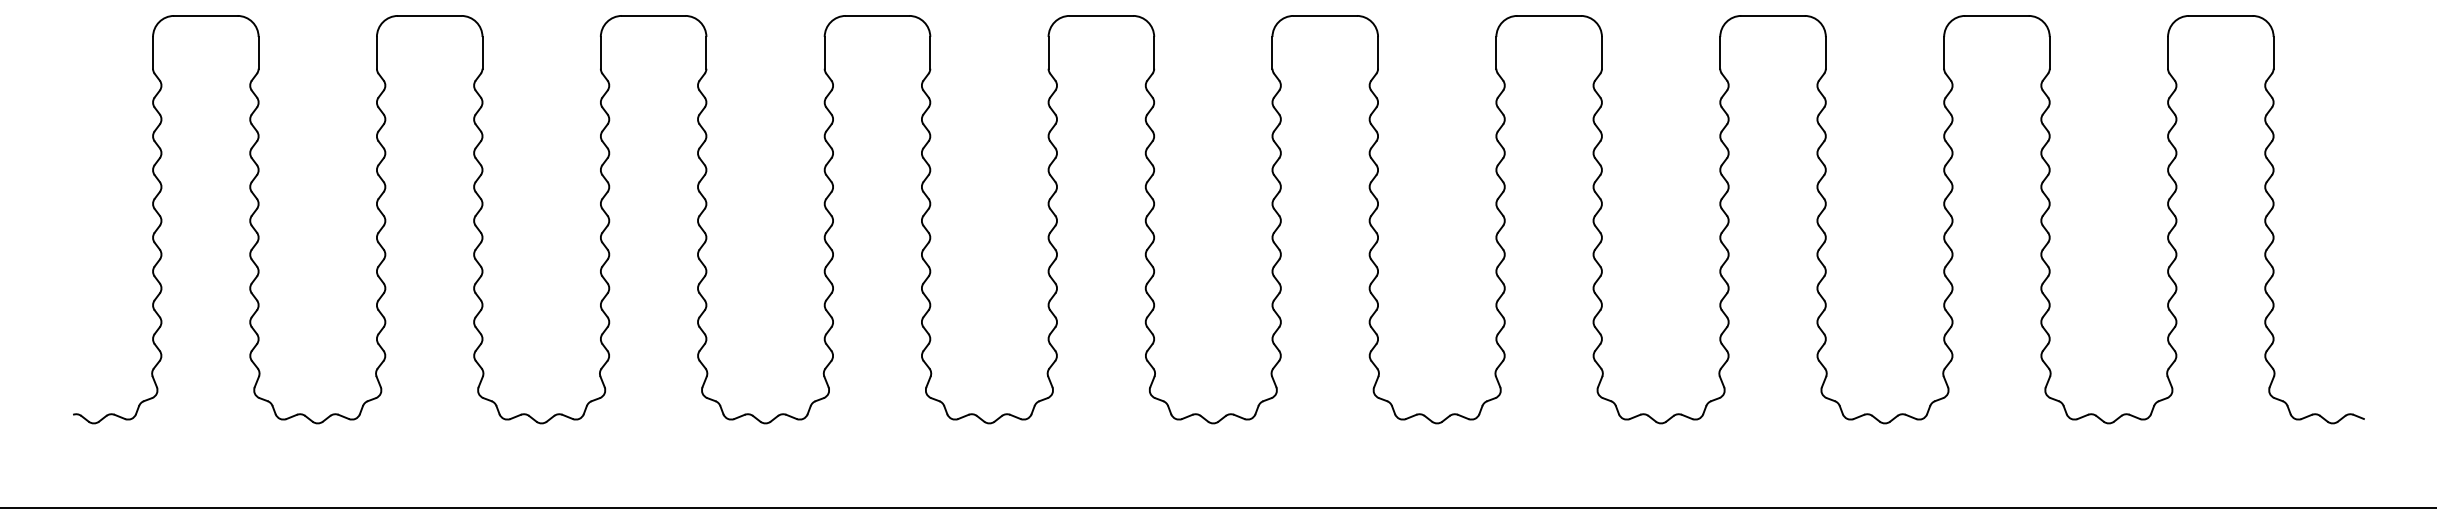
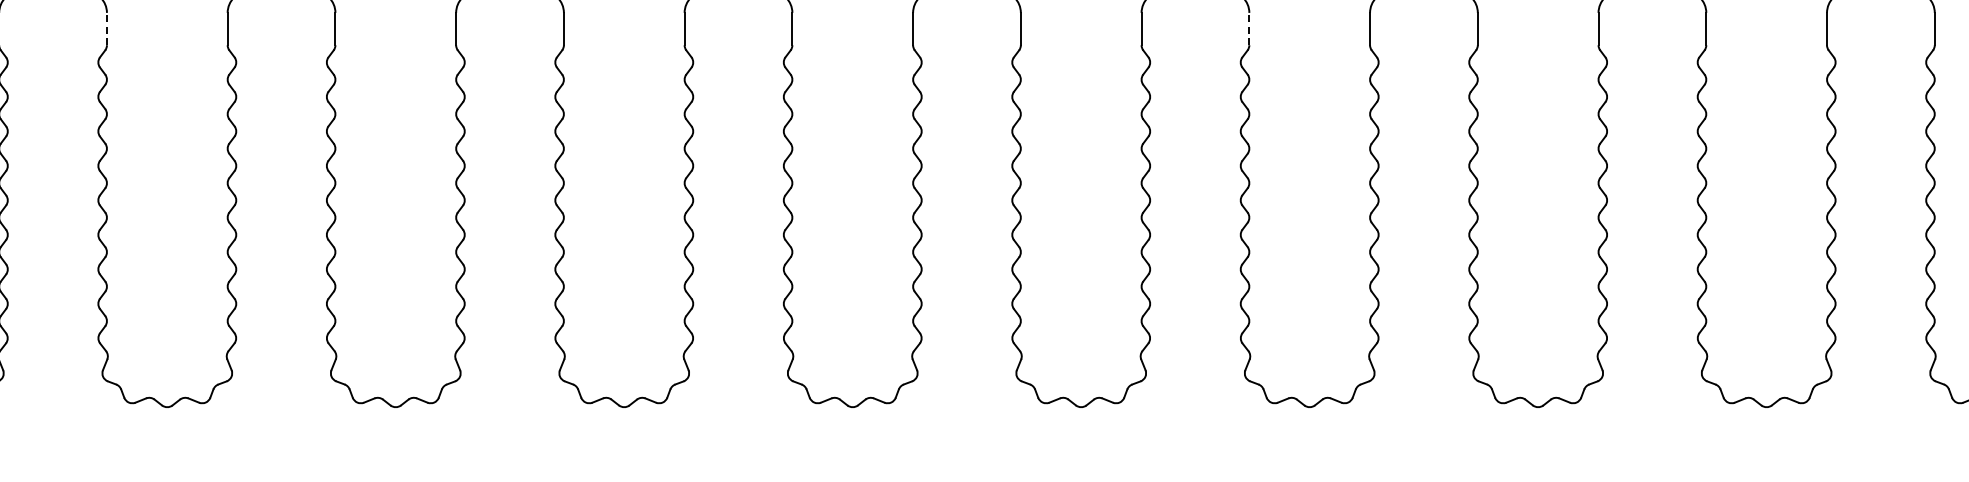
line: (482, 52) -> (106, 28), solid -> dashed
line: (1601, 52) -> (1248, 28), solid -> dashed

